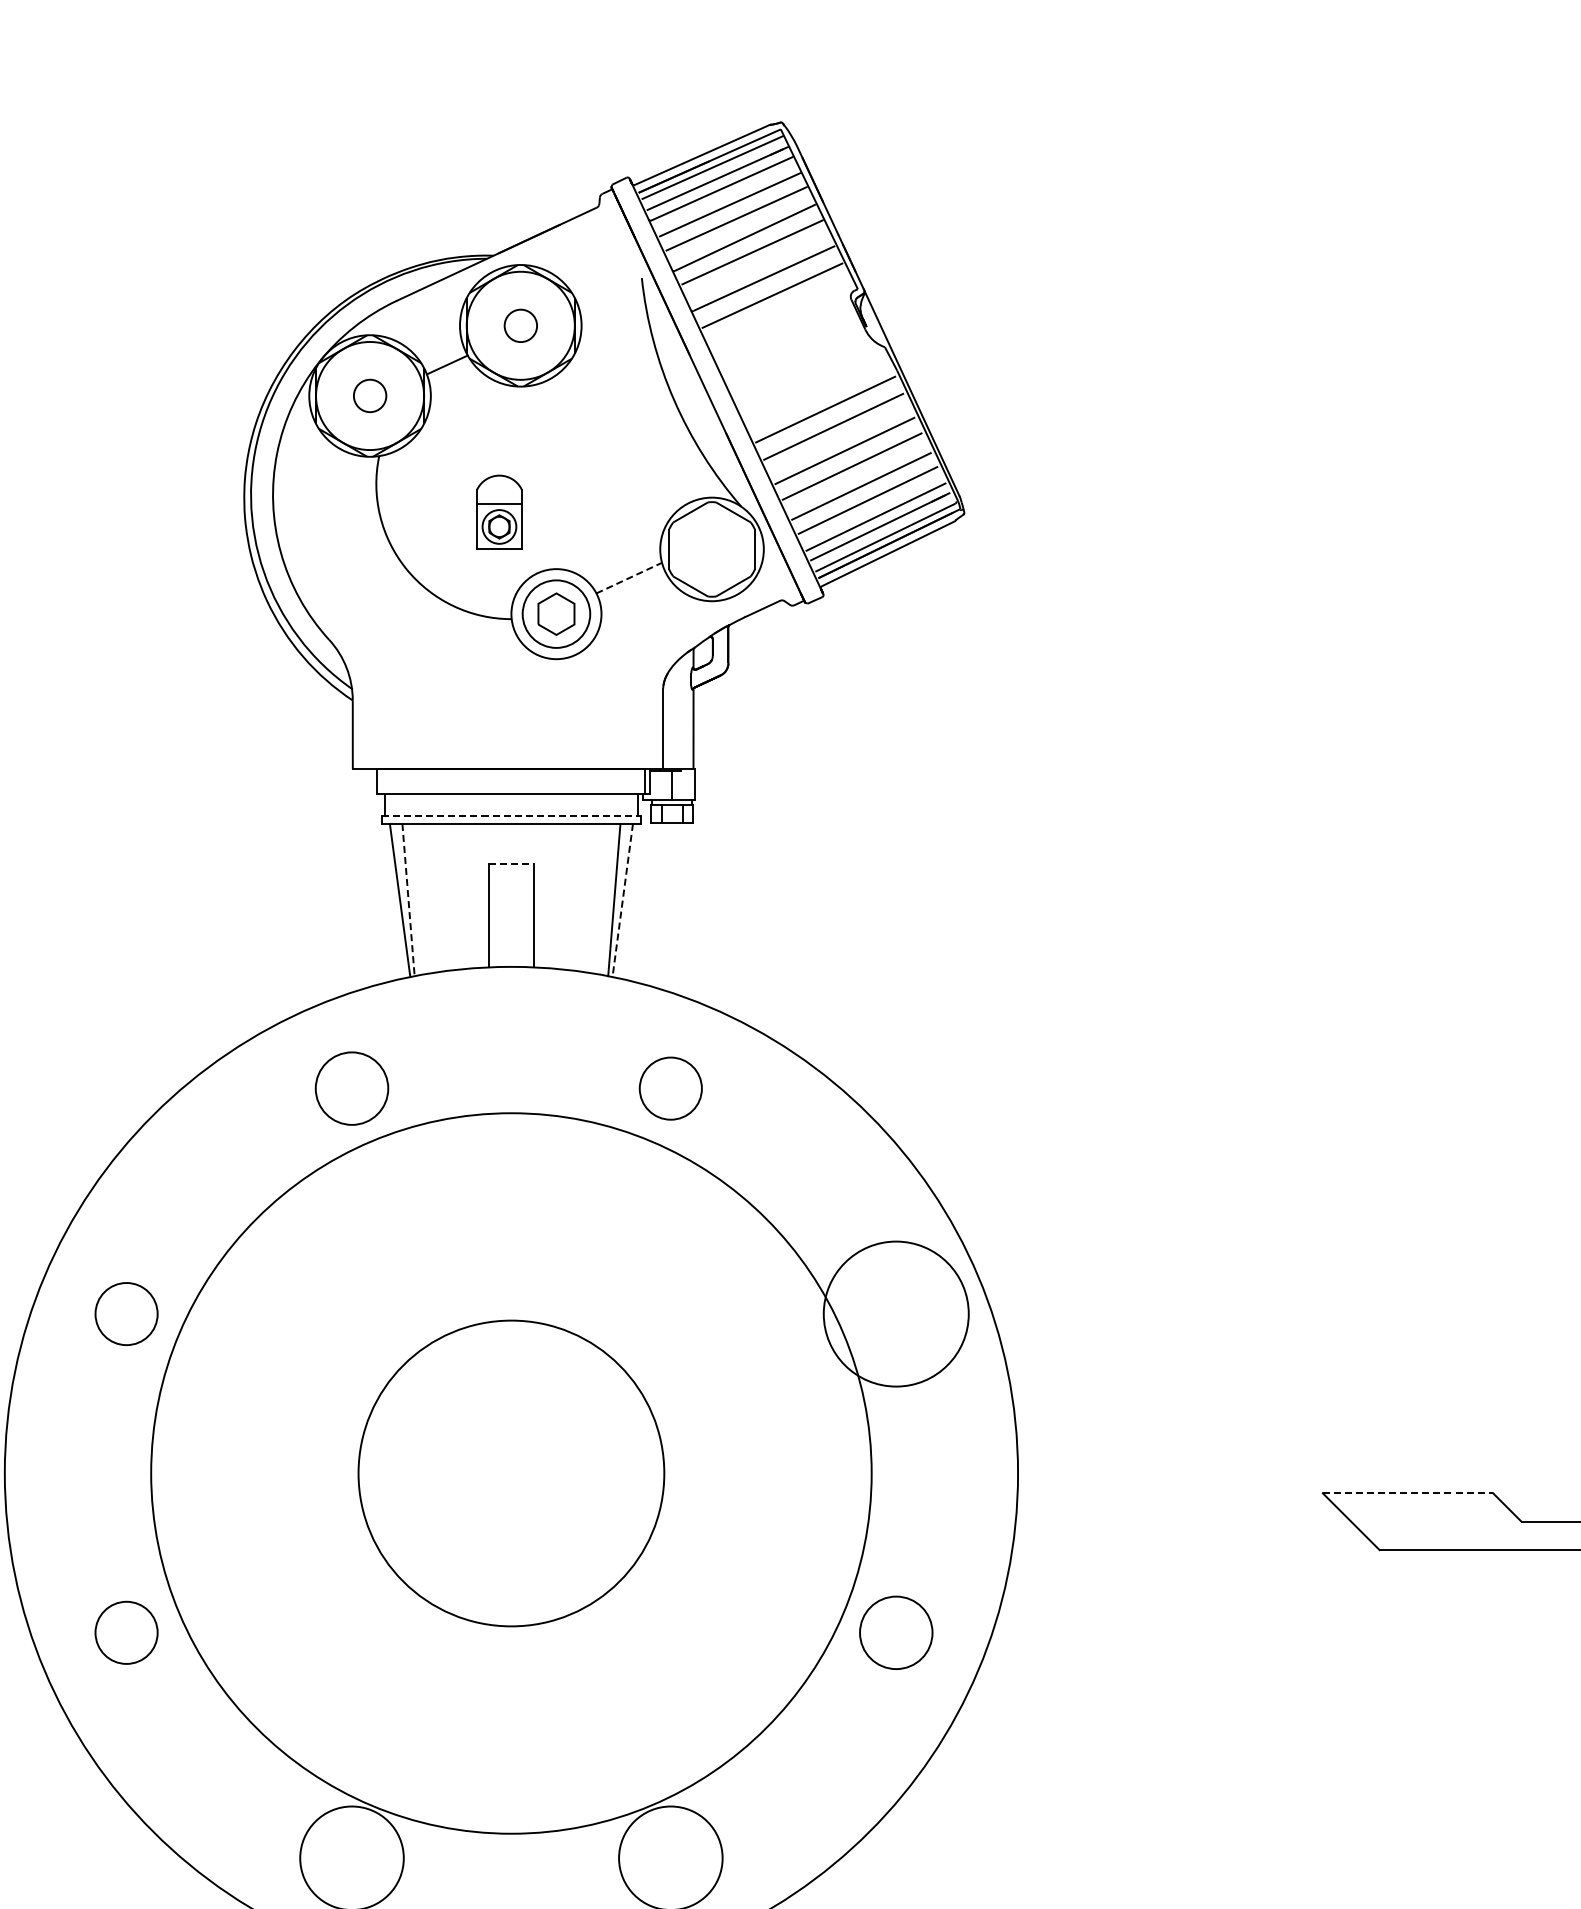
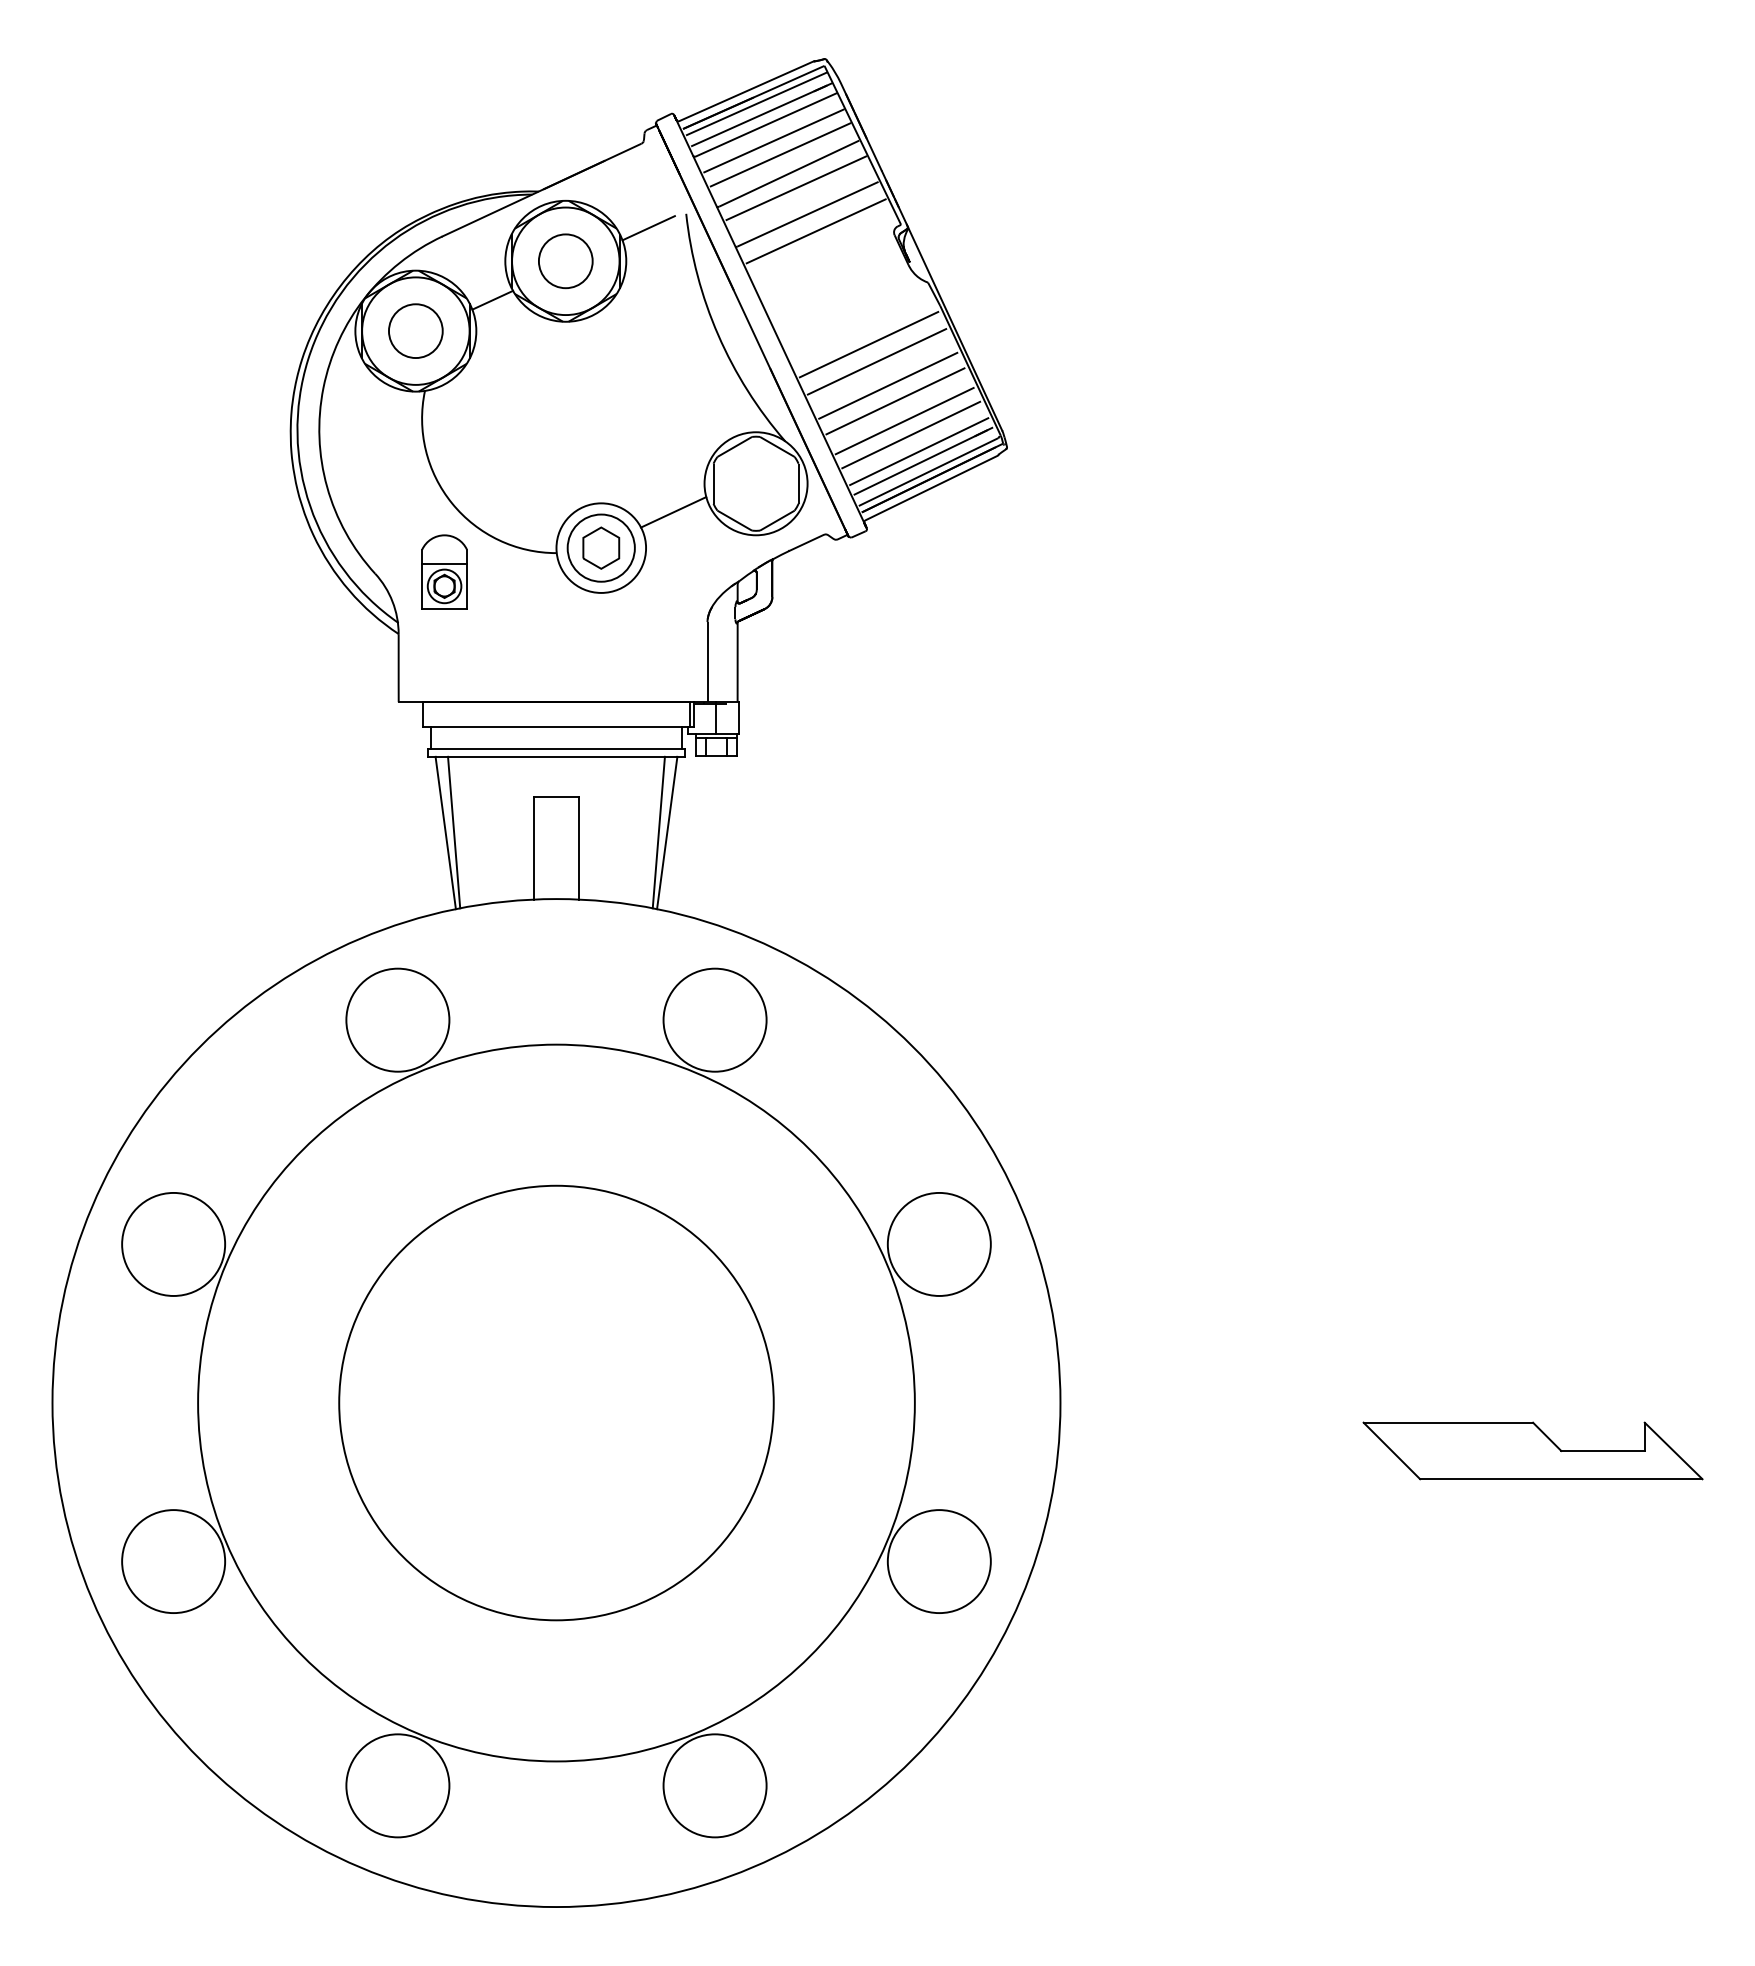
line: (603, 292) -> (648, 228), added
circle: (520, 326) -> (565, 261), size x1.67
circle: (369, 395) -> (415, 330), size x1.67
part: (499, 511) -> (444, 571), moved
line: (630, 578) -> (674, 512), dashed -> solid
line: (511, 816) -> (556, 749), dashed -> solid
line: (511, 864) -> (556, 797), dashed -> solid
line: (408, 899) -> (454, 832), dashed -> solid
line: (623, 900) -> (667, 833), dashed -> solid
circle: (351, 1087) -> (397, 1019), size x1.43
circle: (670, 1087) -> (714, 1019), size x1.67
circle: (126, 1313) -> (173, 1243), size x1.67
circle: (895, 1313) -> (938, 1243), size x0.71
circle: (511, 1472) -> (556, 1402), size x1.43
line: (1408, 1493) -> (1448, 1422), dashed -> solid
circle: (126, 1632) -> (173, 1561), size x1.67
circle: (895, 1632) -> (938, 1561), size x1.43

